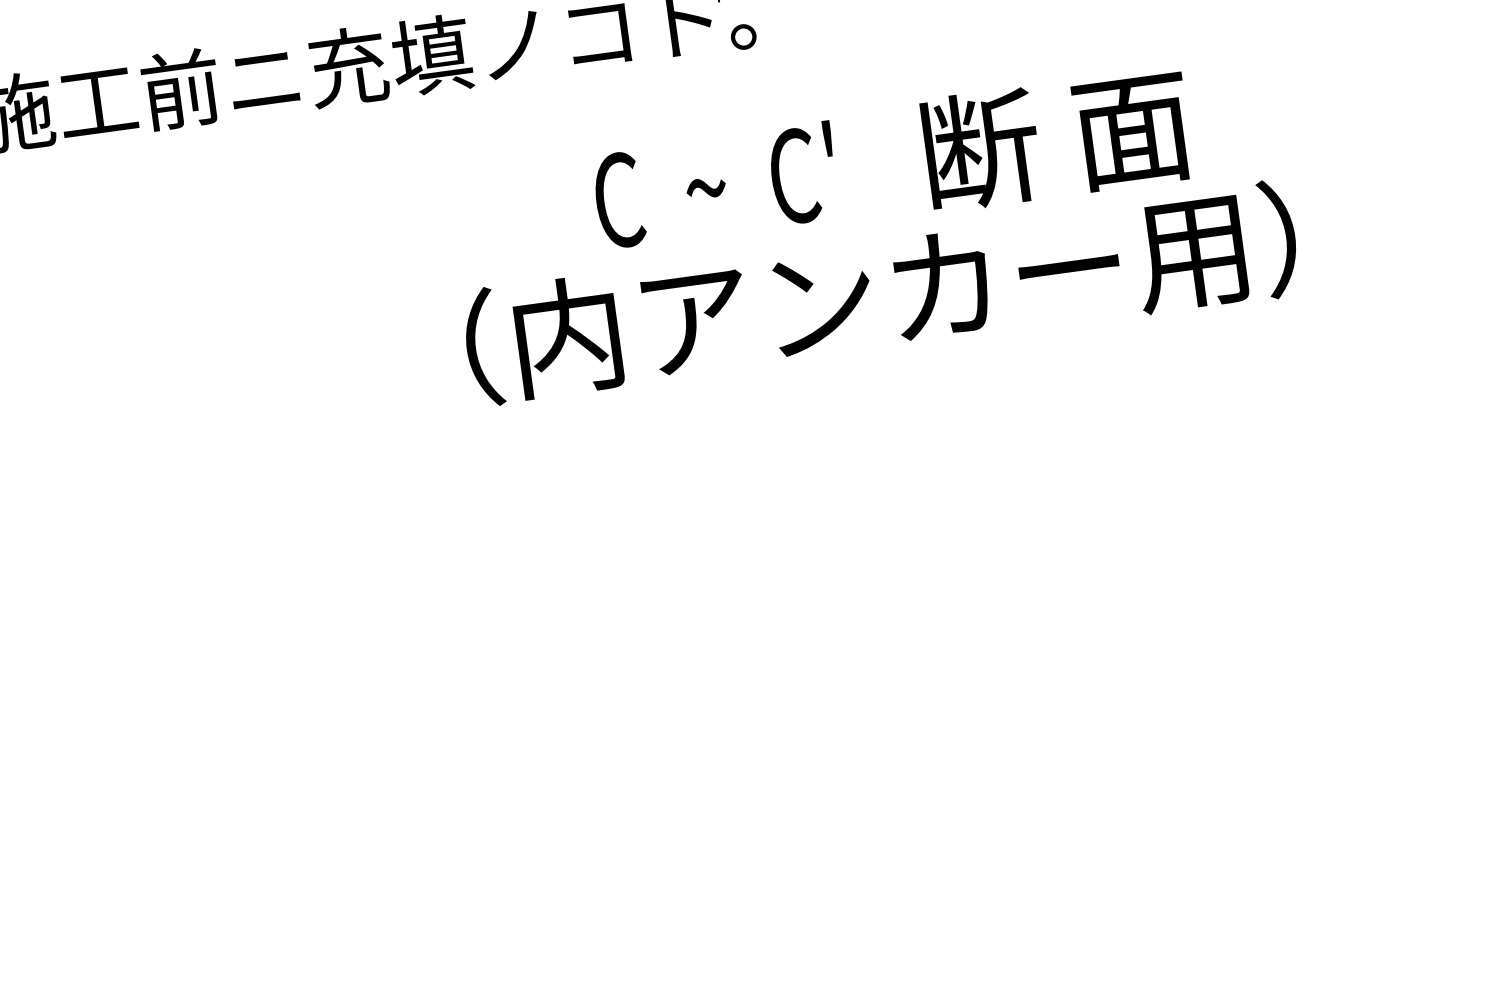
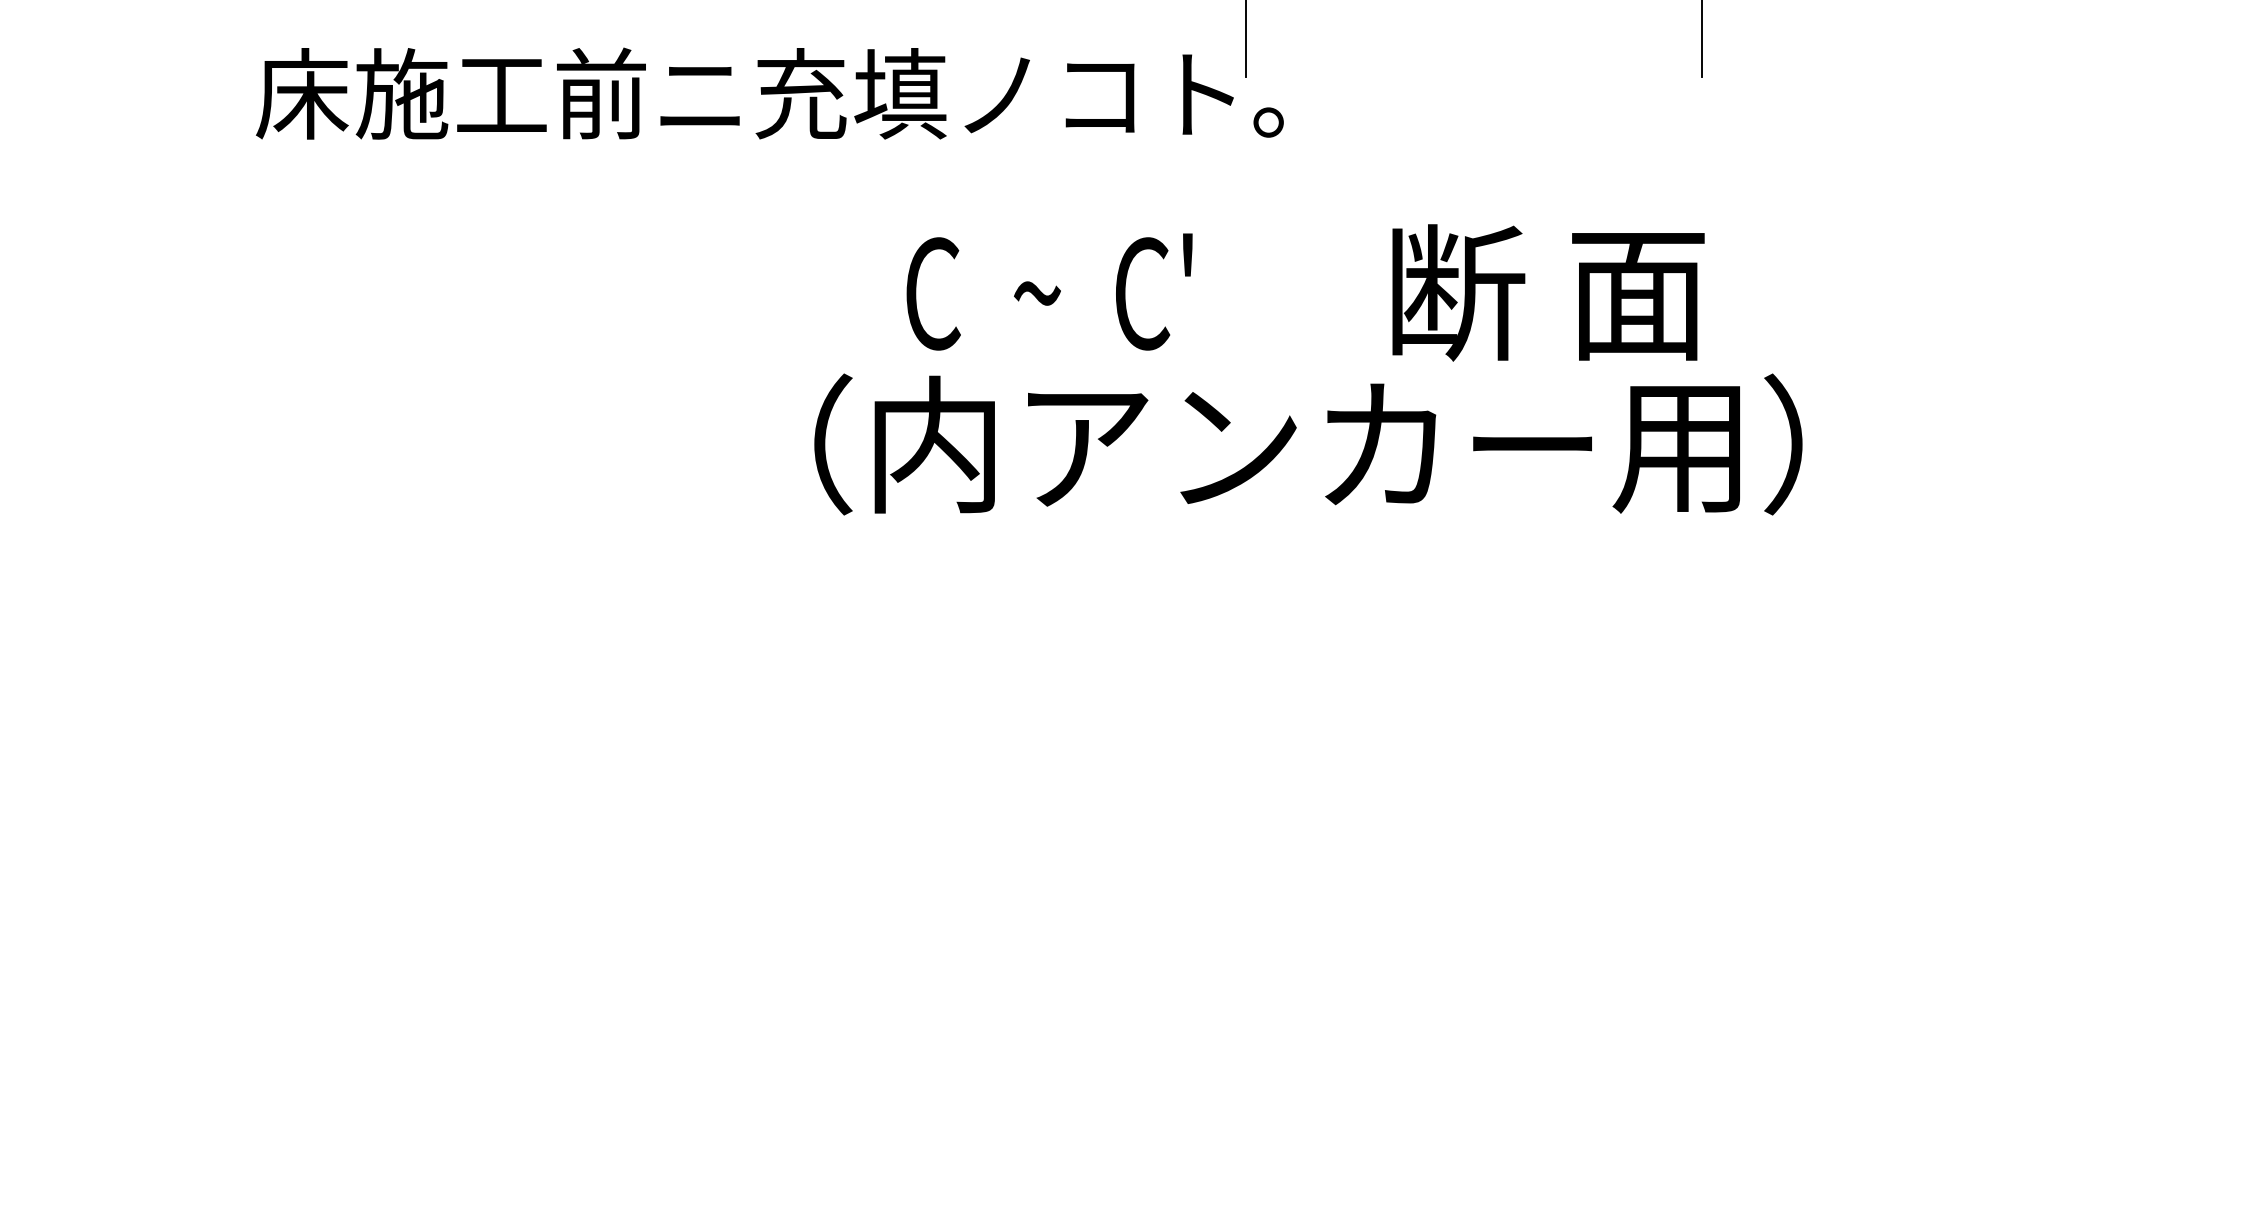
text: (1057, 139) -> (1548, 292), moved
text: (716, 185) -> (1049, 291), moved
text: (881, 293) -> (1308, 444), moved

